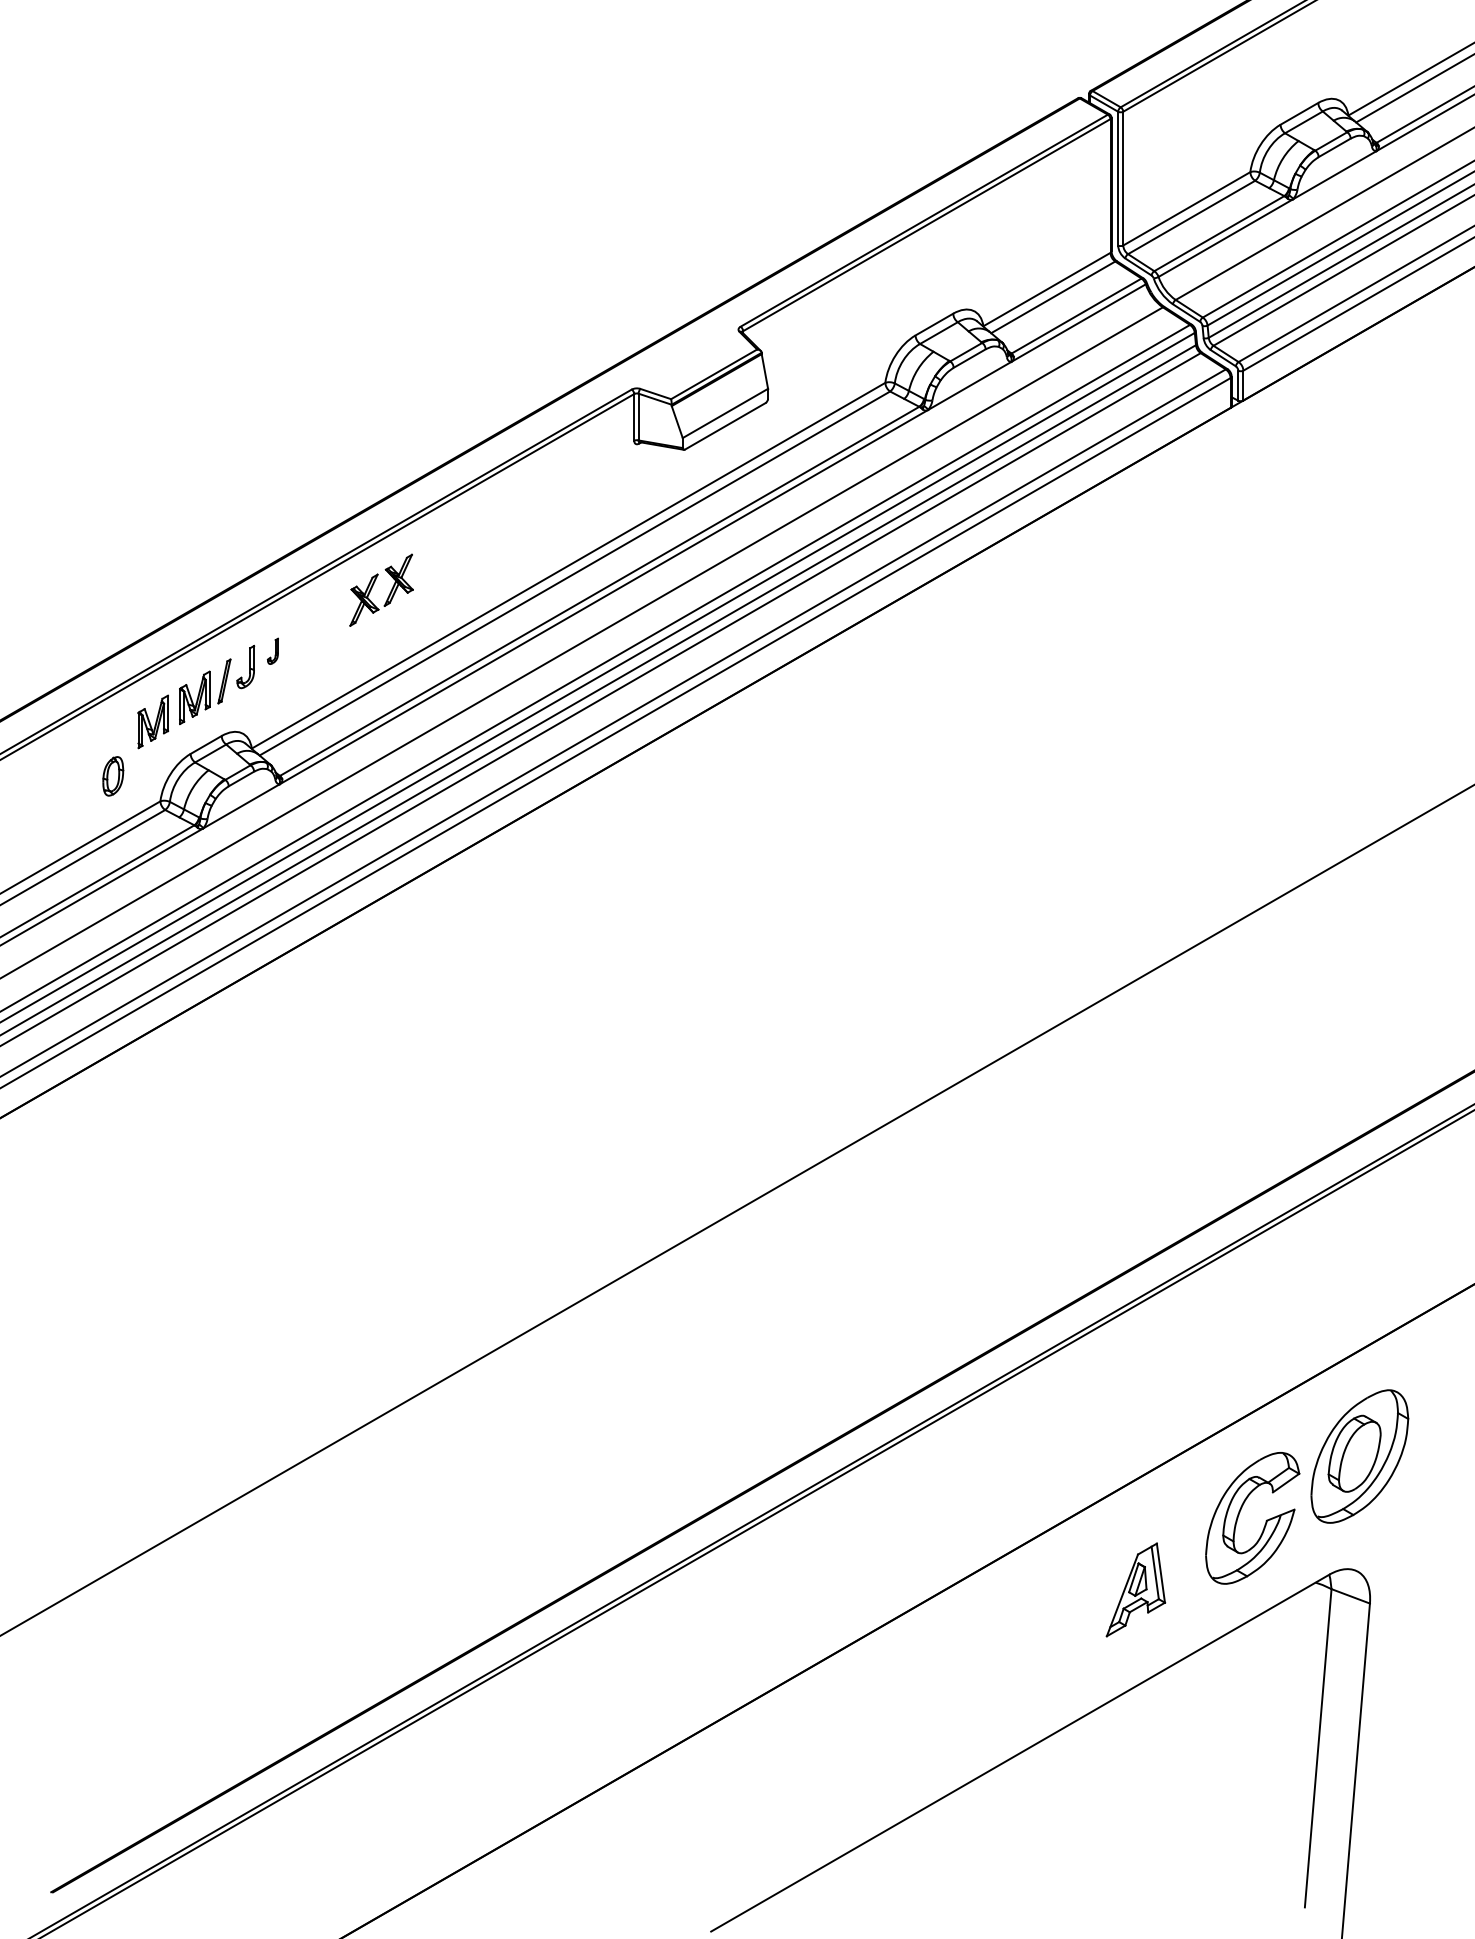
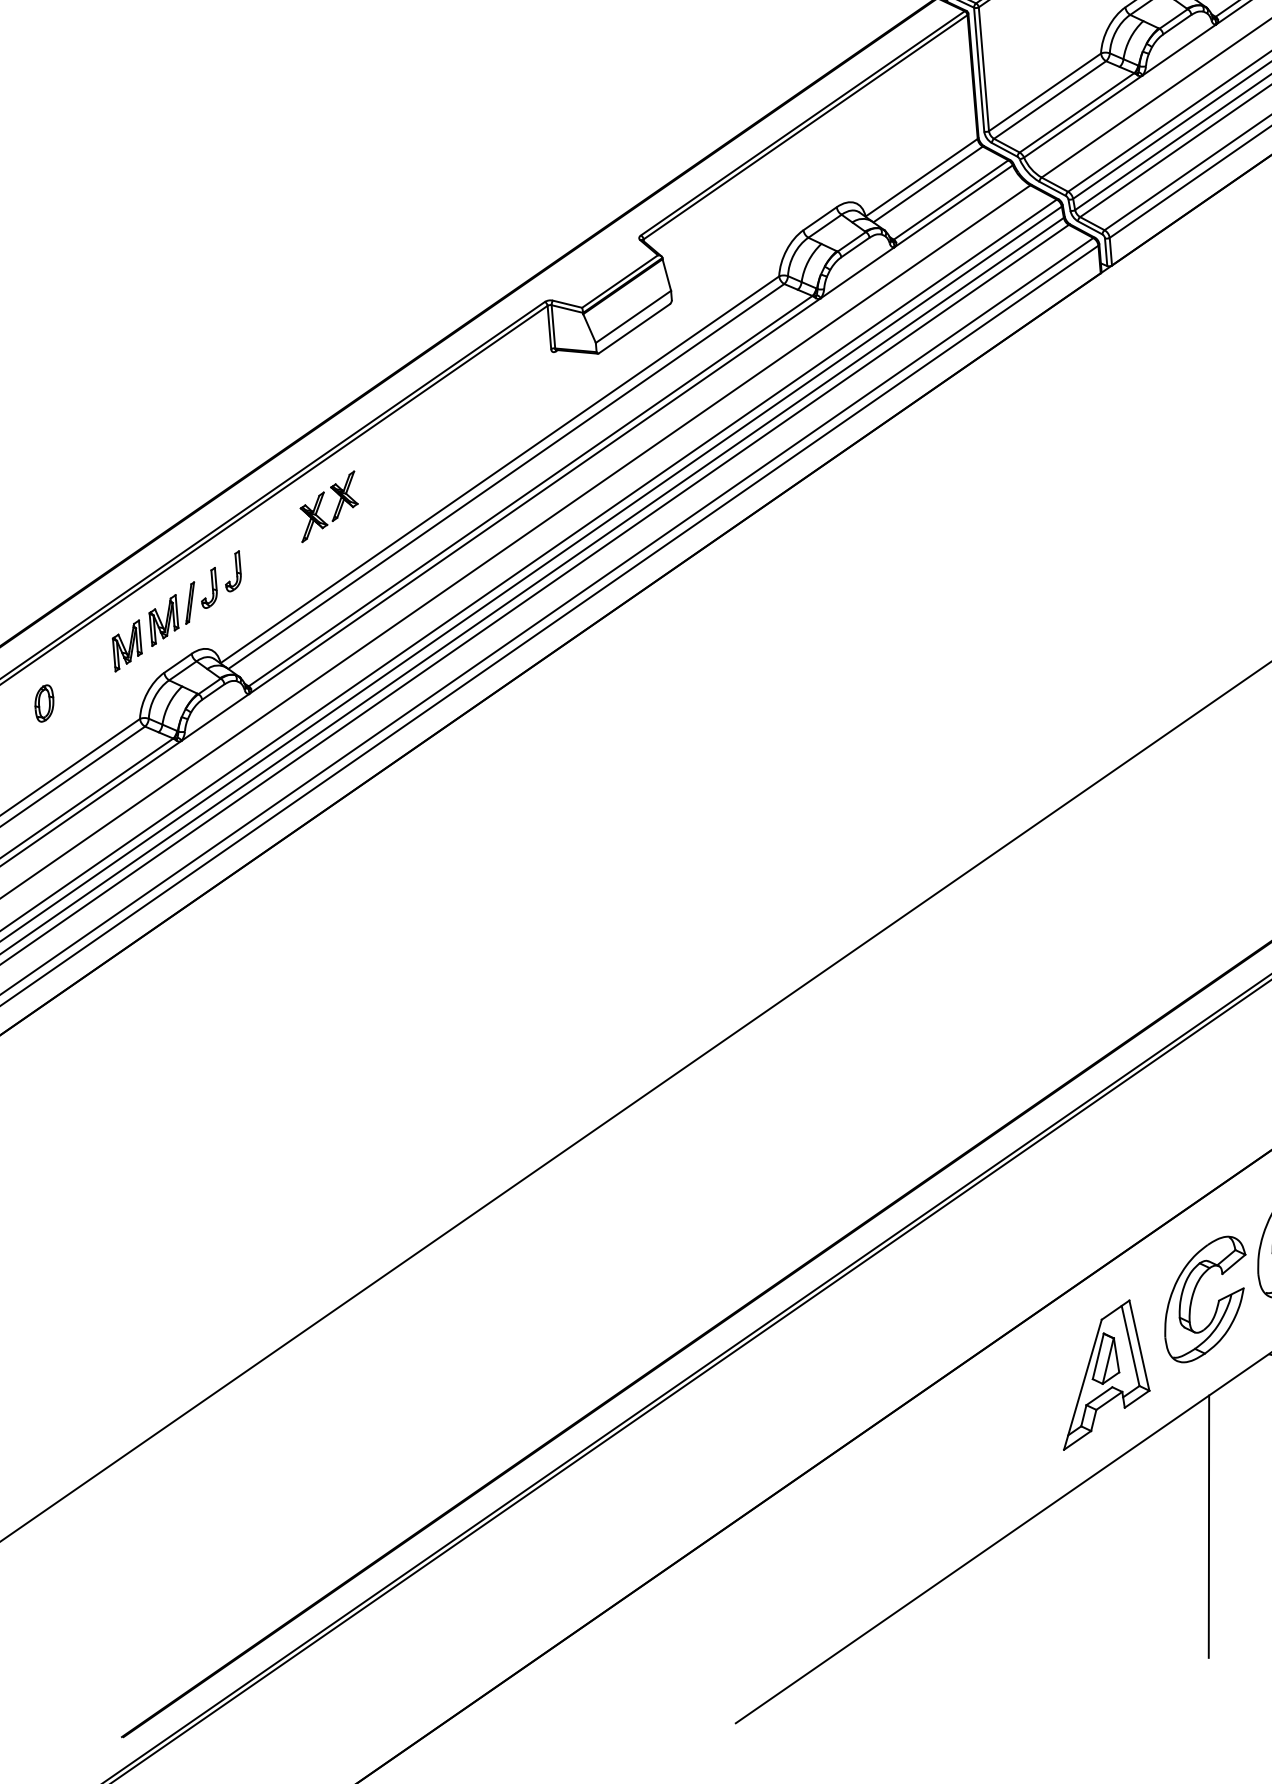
part: (272, 651) -> (232, 571), size x1.67
part: (113, 776) -> (44, 703), moved
part: (1135, 1589) -> (1102, 1374), size x1.67
line: (1235, 1762) -> (1208, 1526), added

